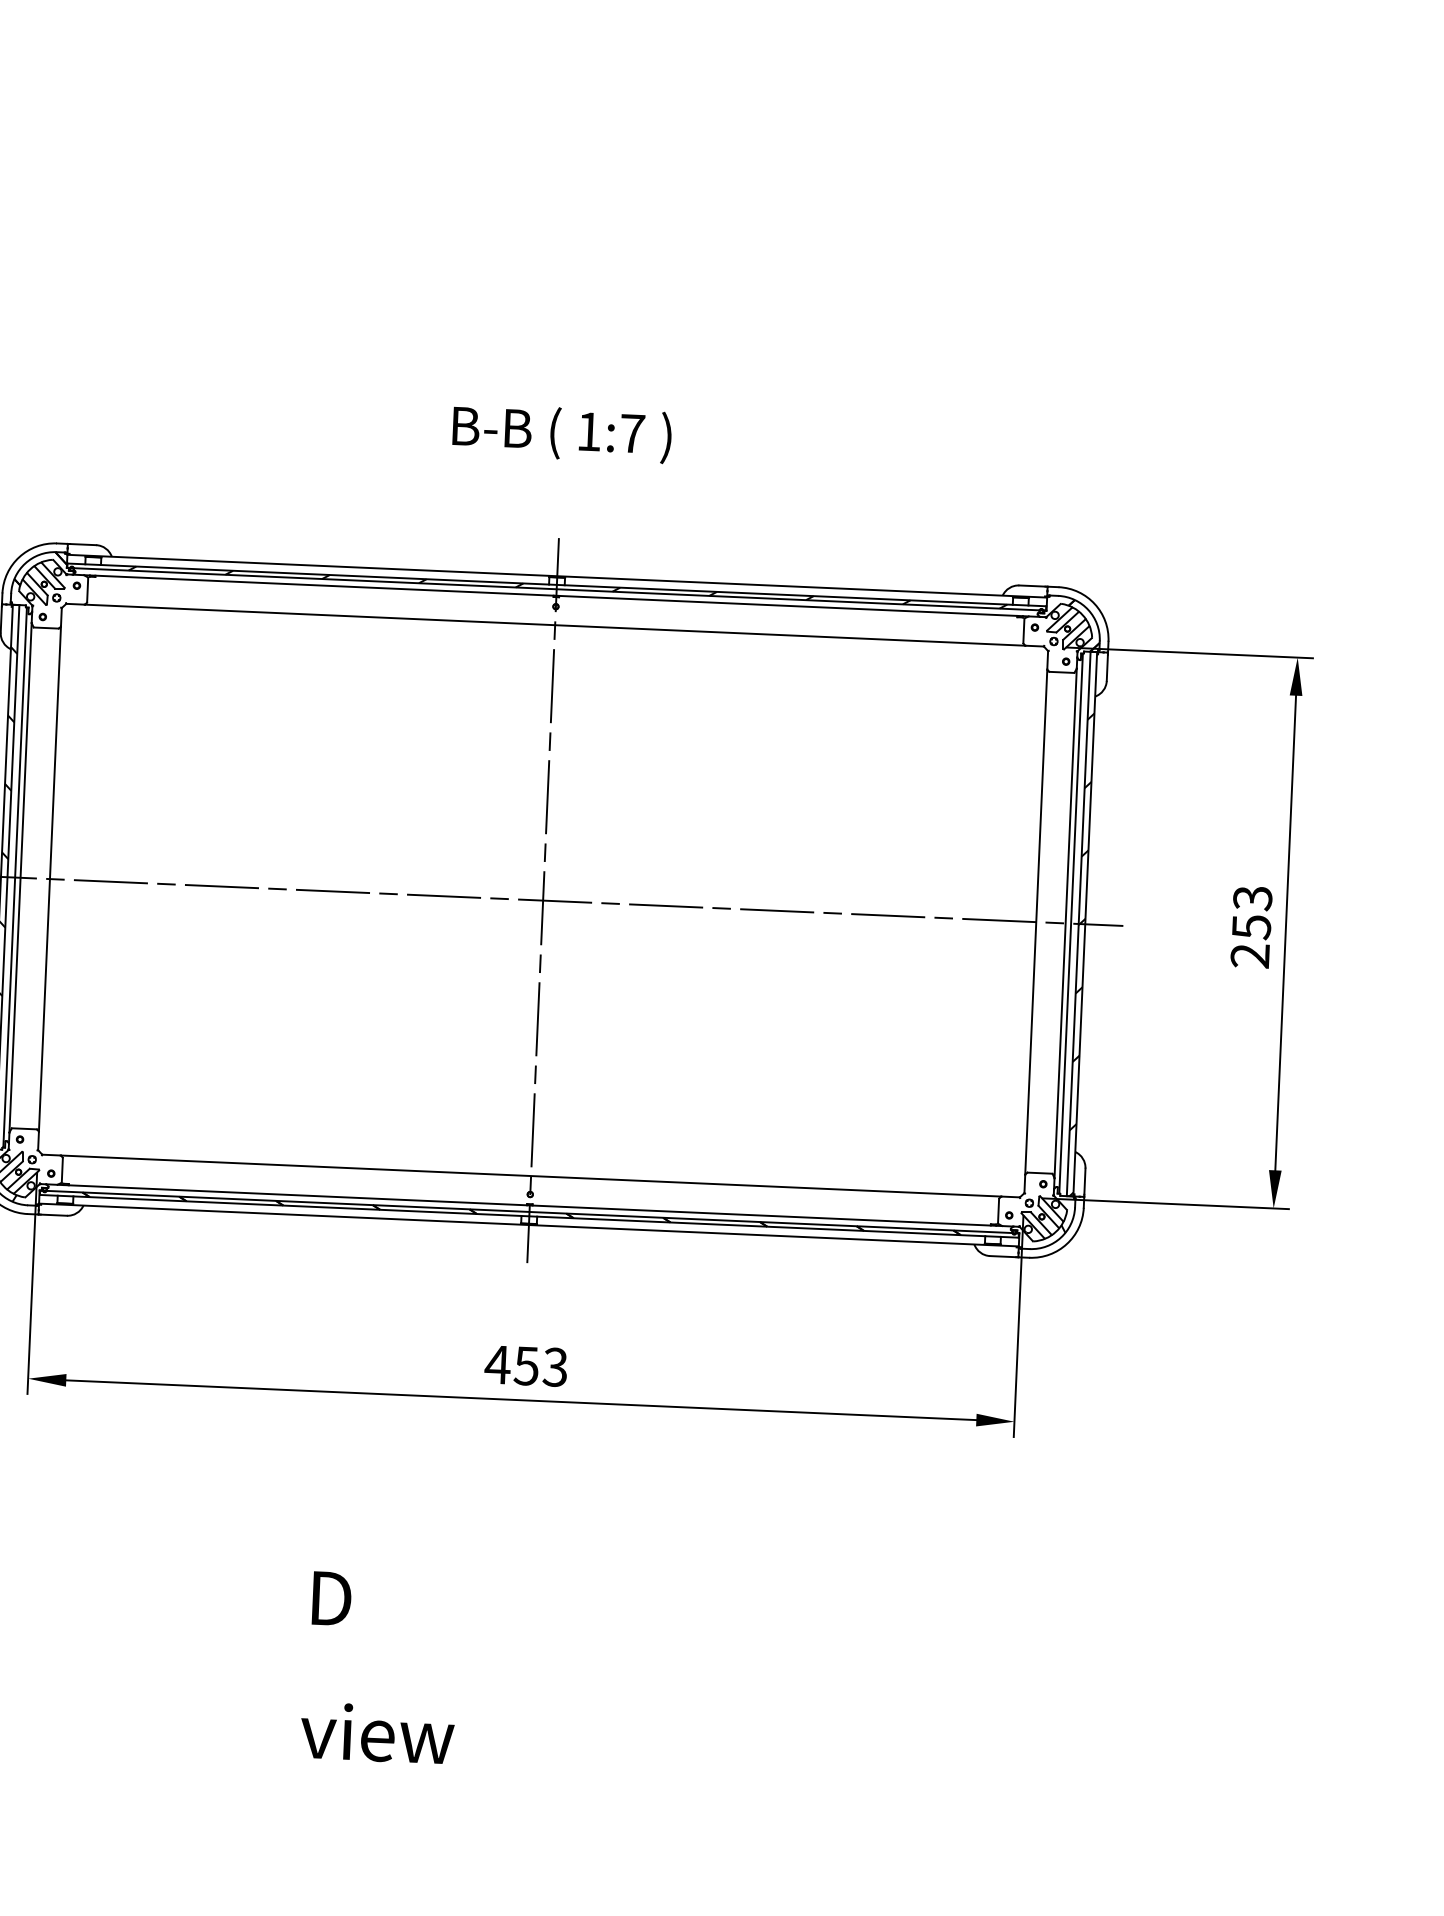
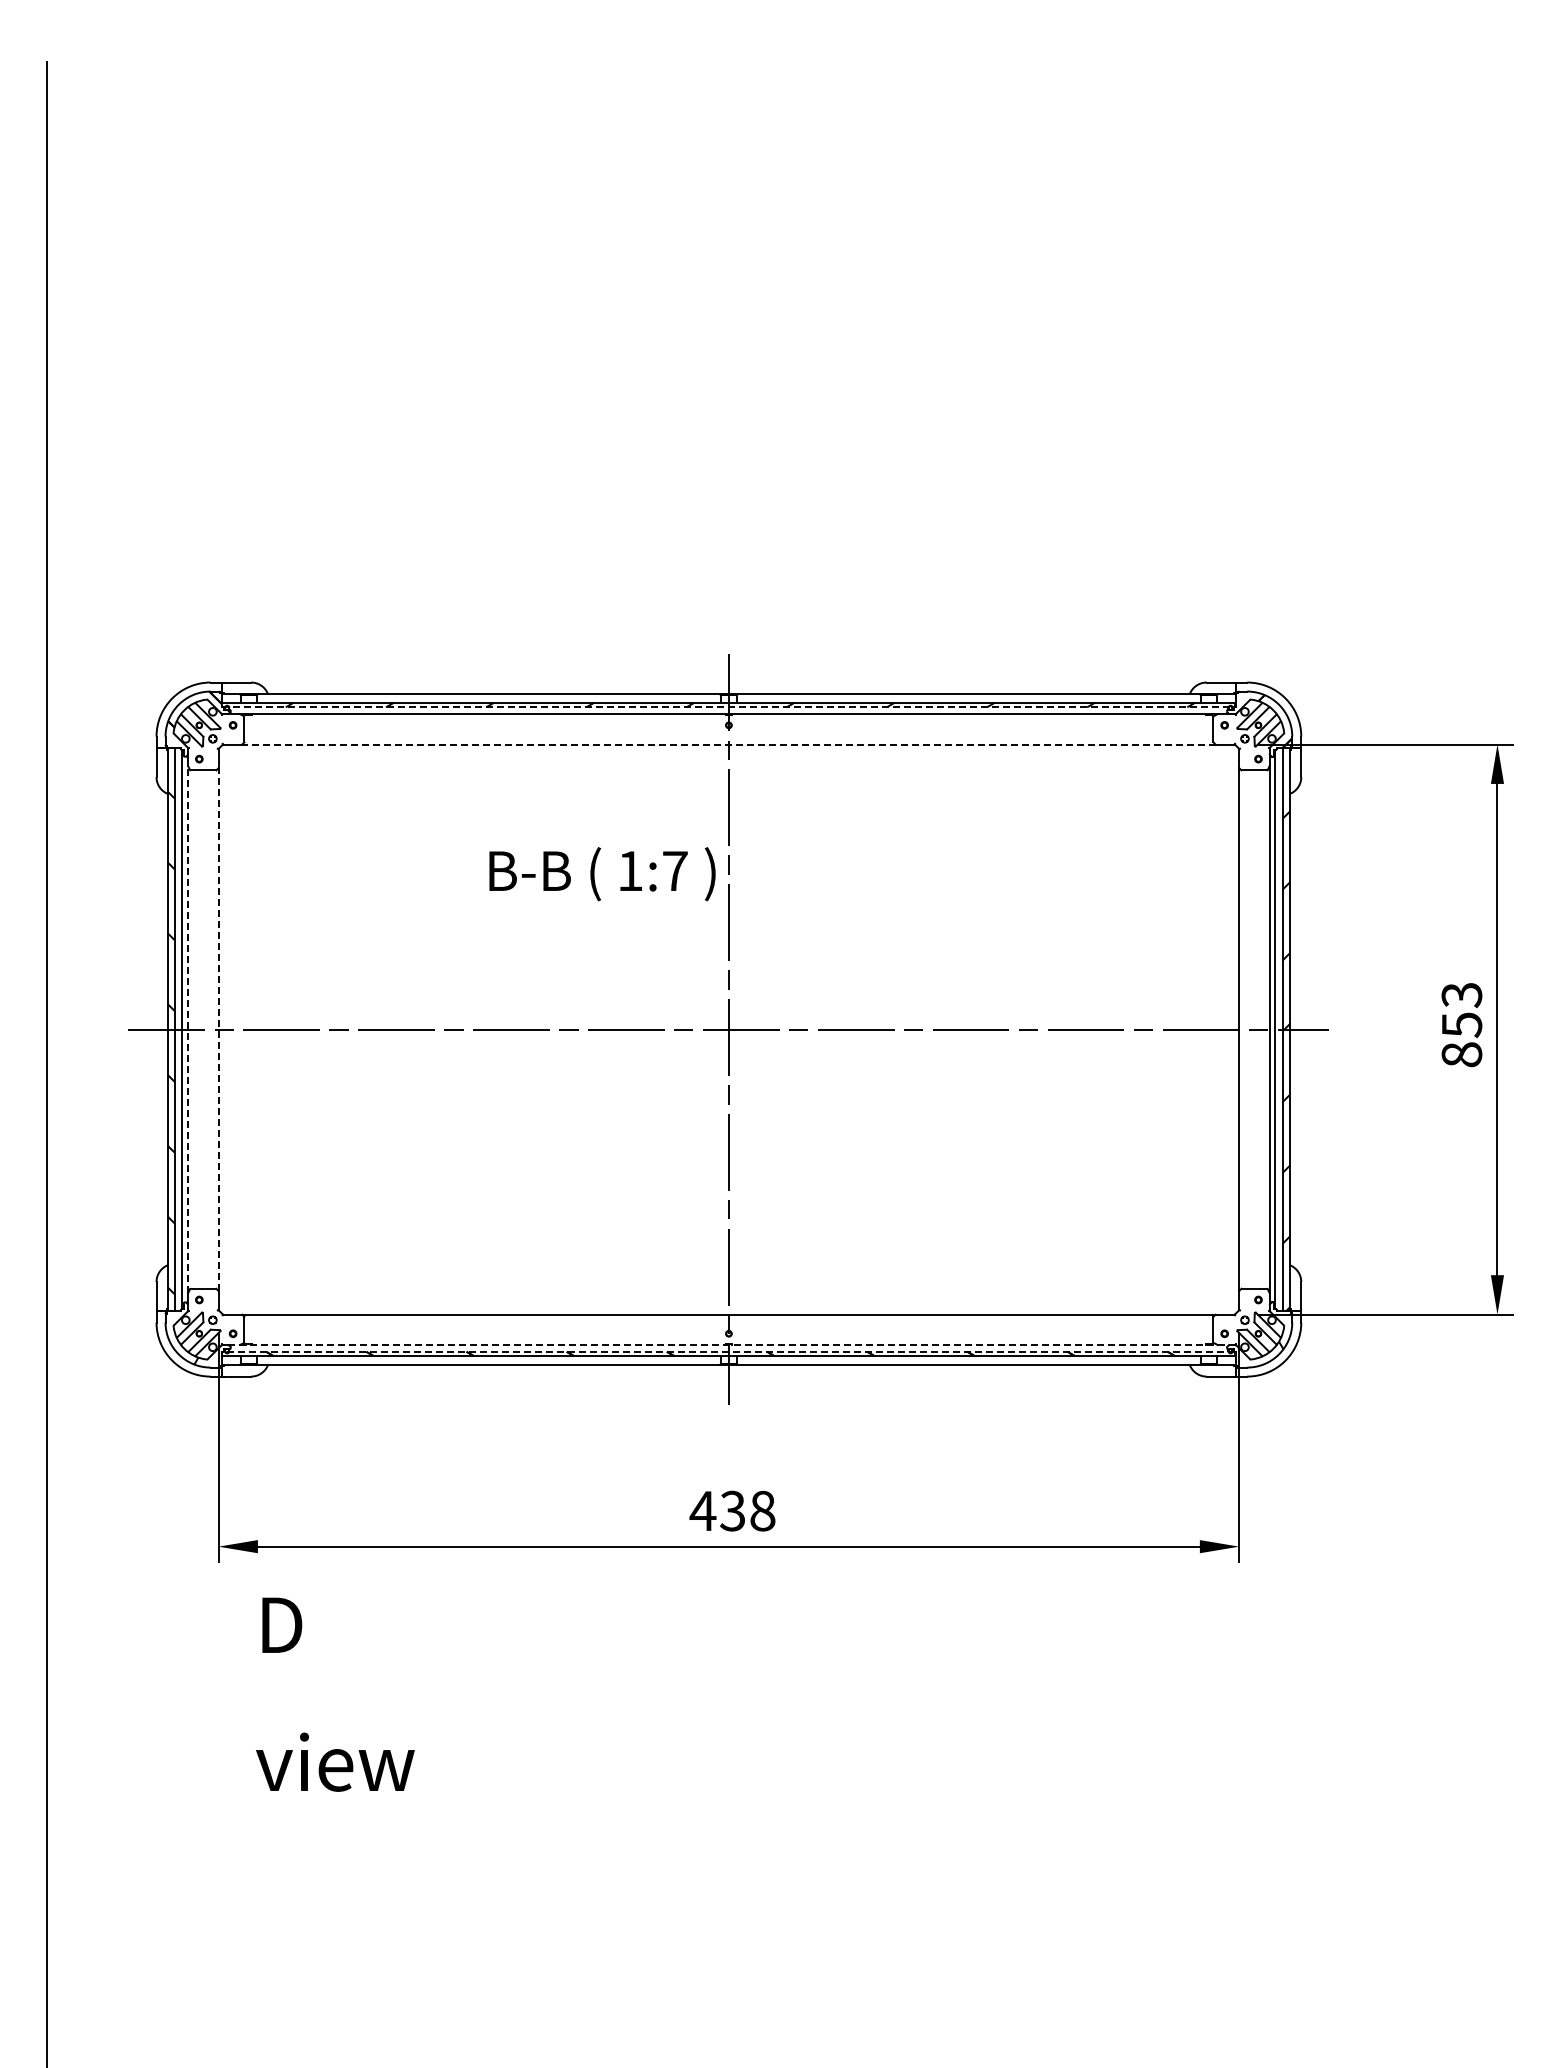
text: (562, 433) -> (602, 874), moved
line: (557, 589) -> (729, 707), solid -> dashed
line: (554, 625) -> (728, 744), solid -> dashed
line: (20, 877) -> (188, 1029), solid -> dashed
line: (49, 879) -> (218, 1029), solid -> dashed
text: (1249, 955) -> (1461, 1054), 253 -> 853
line: (529, 1205) -> (728, 1345), solid -> dashed
line: (529, 1211) -> (728, 1351), solid -> dashed
text: (540, 1366) -> (747, 1510), 453 -> 438
text: (380, 1667) -> (335, 1694), moved

